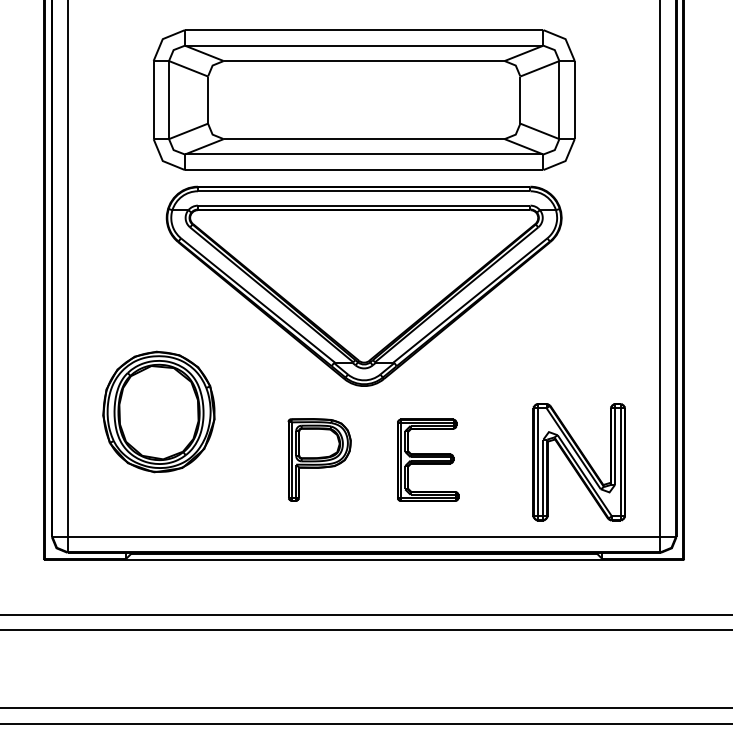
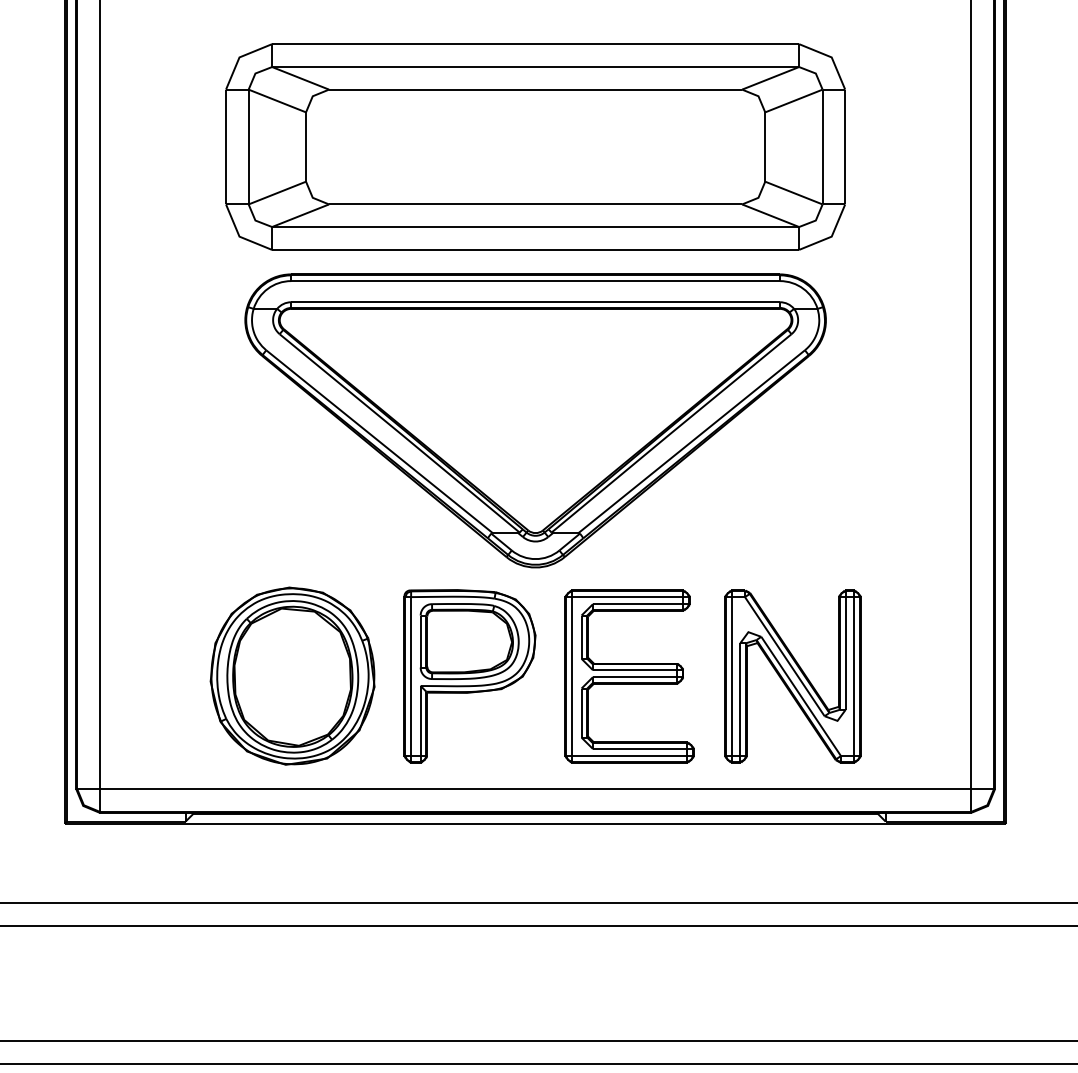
part: (158, 411) -> (292, 675), moved
part: (319, 459) -> (469, 675), size x1.43
part: (427, 460) -> (628, 676), size x1.43
part: (578, 462) -> (791, 676), moved

